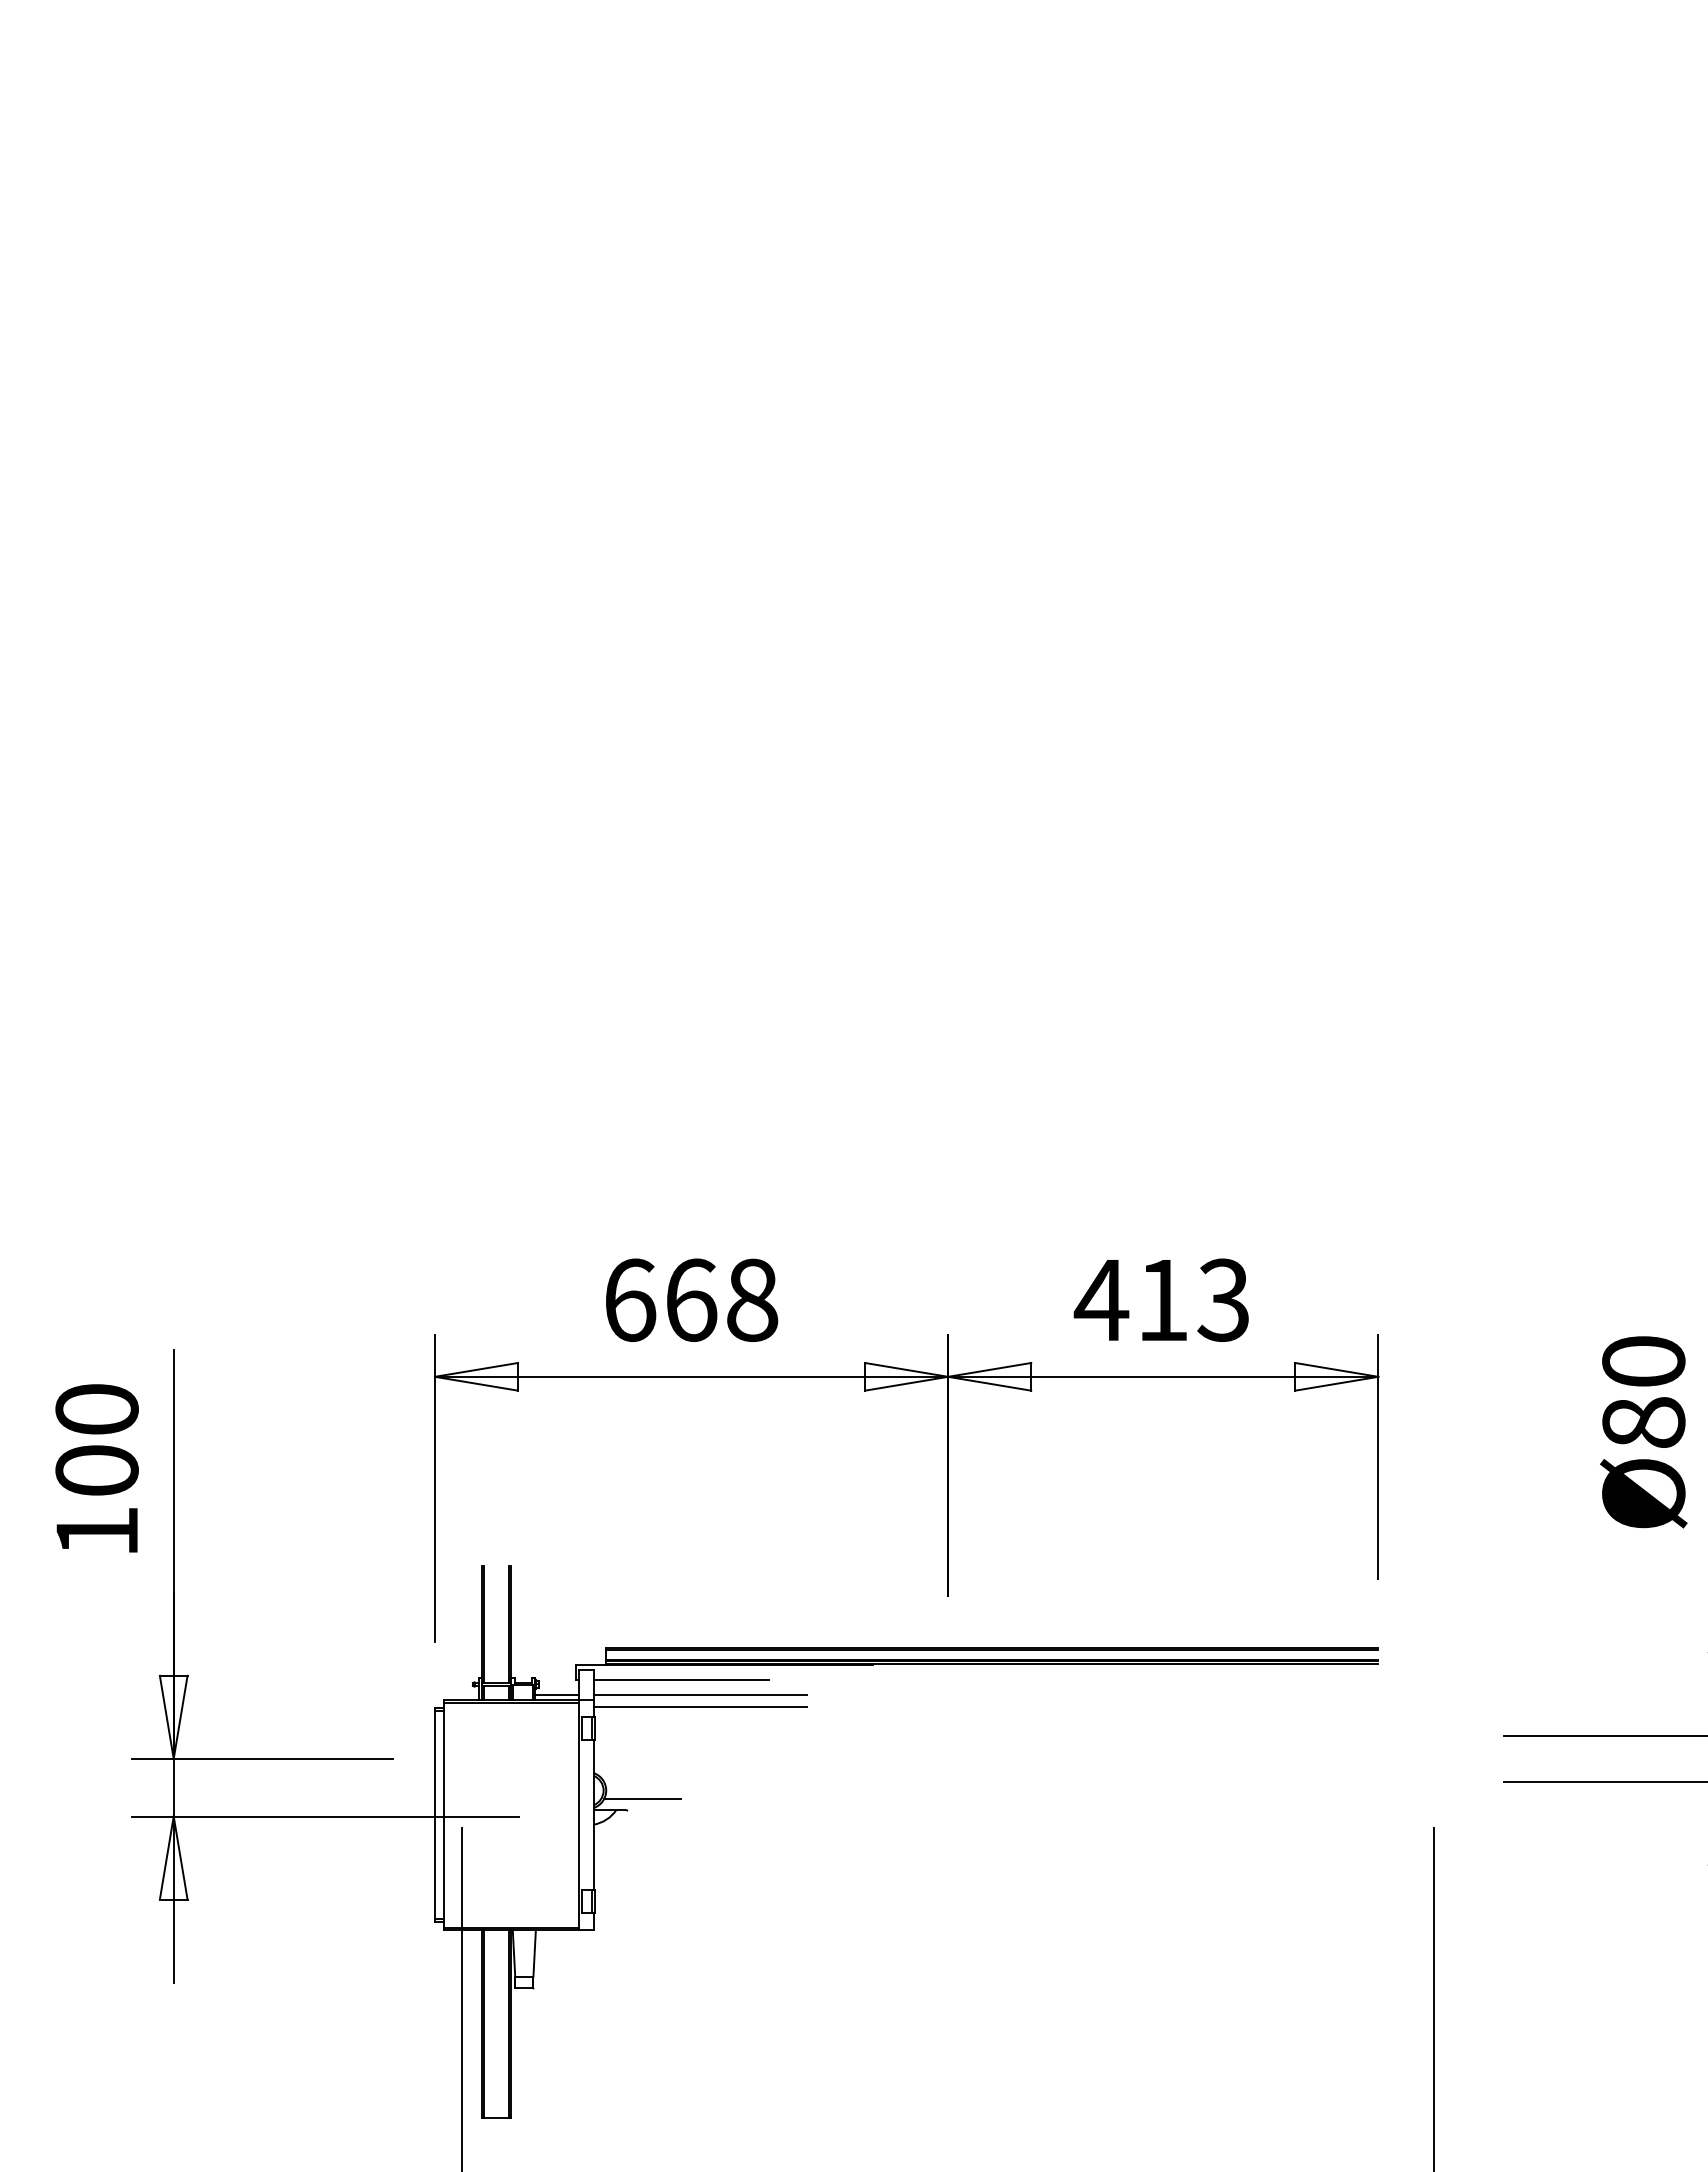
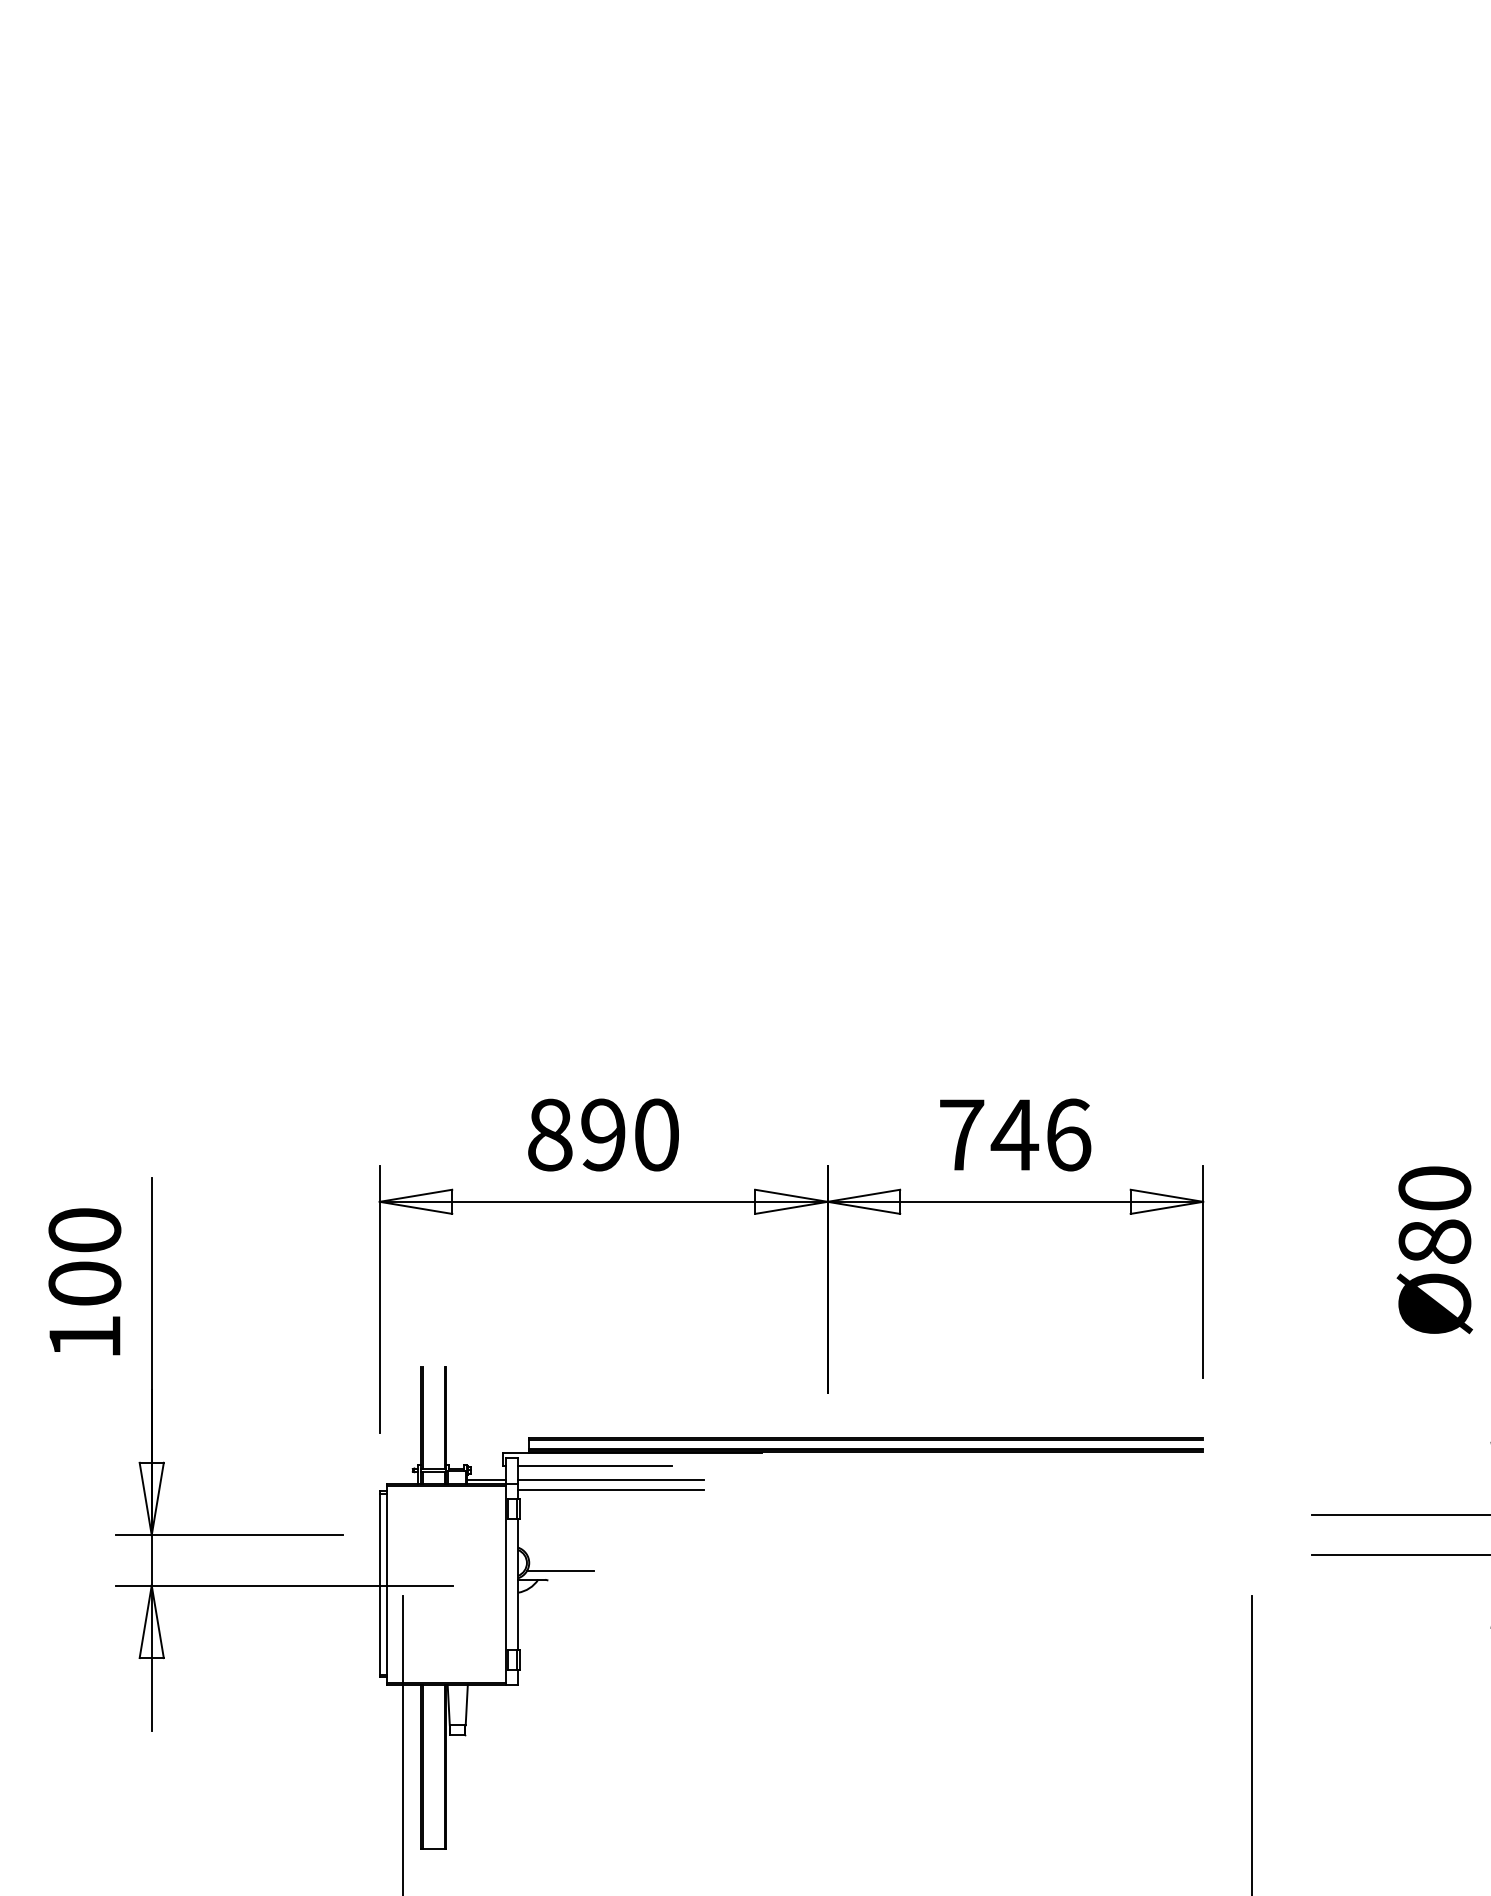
text: (691, 1299) -> (603, 1134), 668 -> 890
text: (1161, 1299) -> (1013, 1134), 413 -> 746

